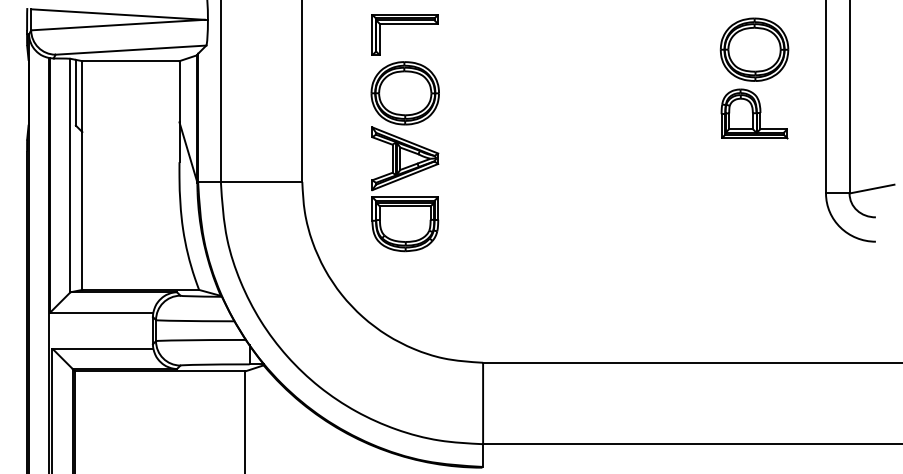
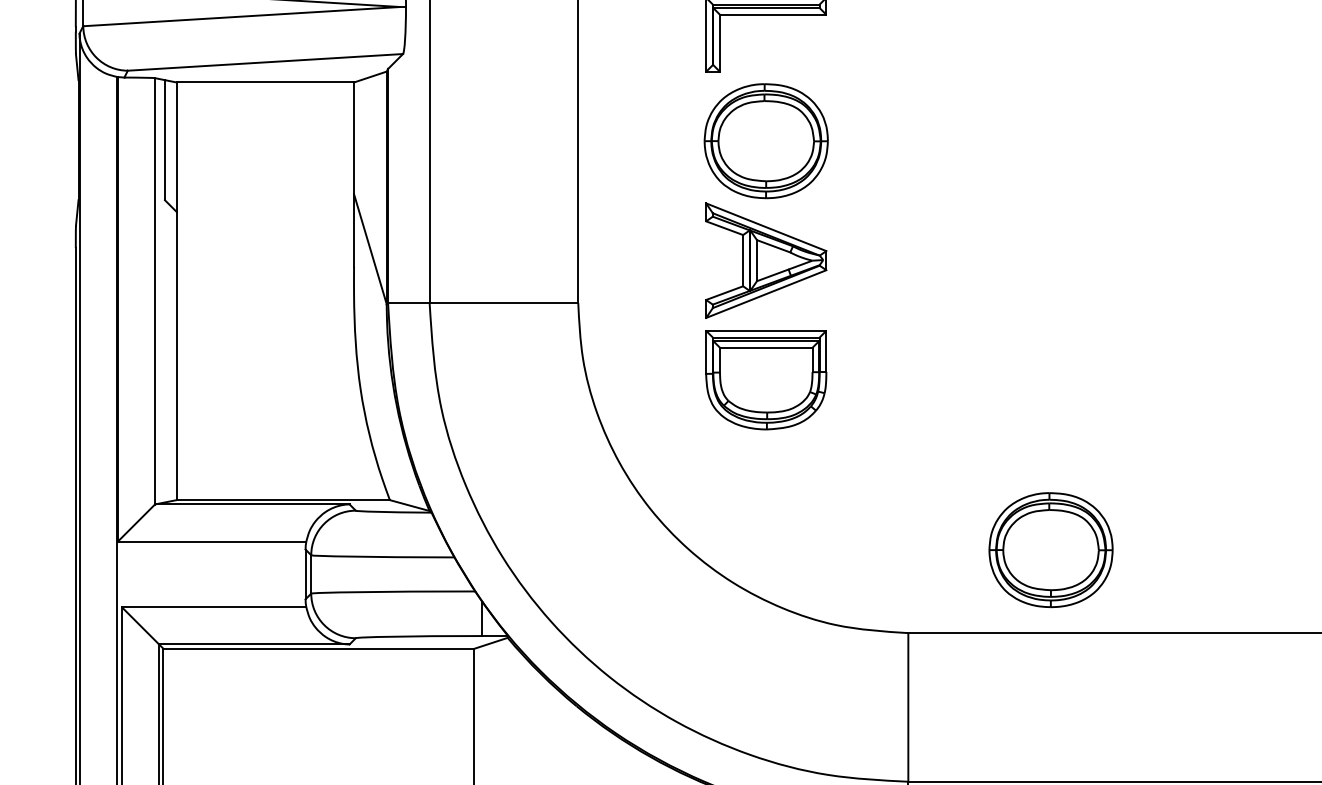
part: (560, 317) -> (1049, 550), added

